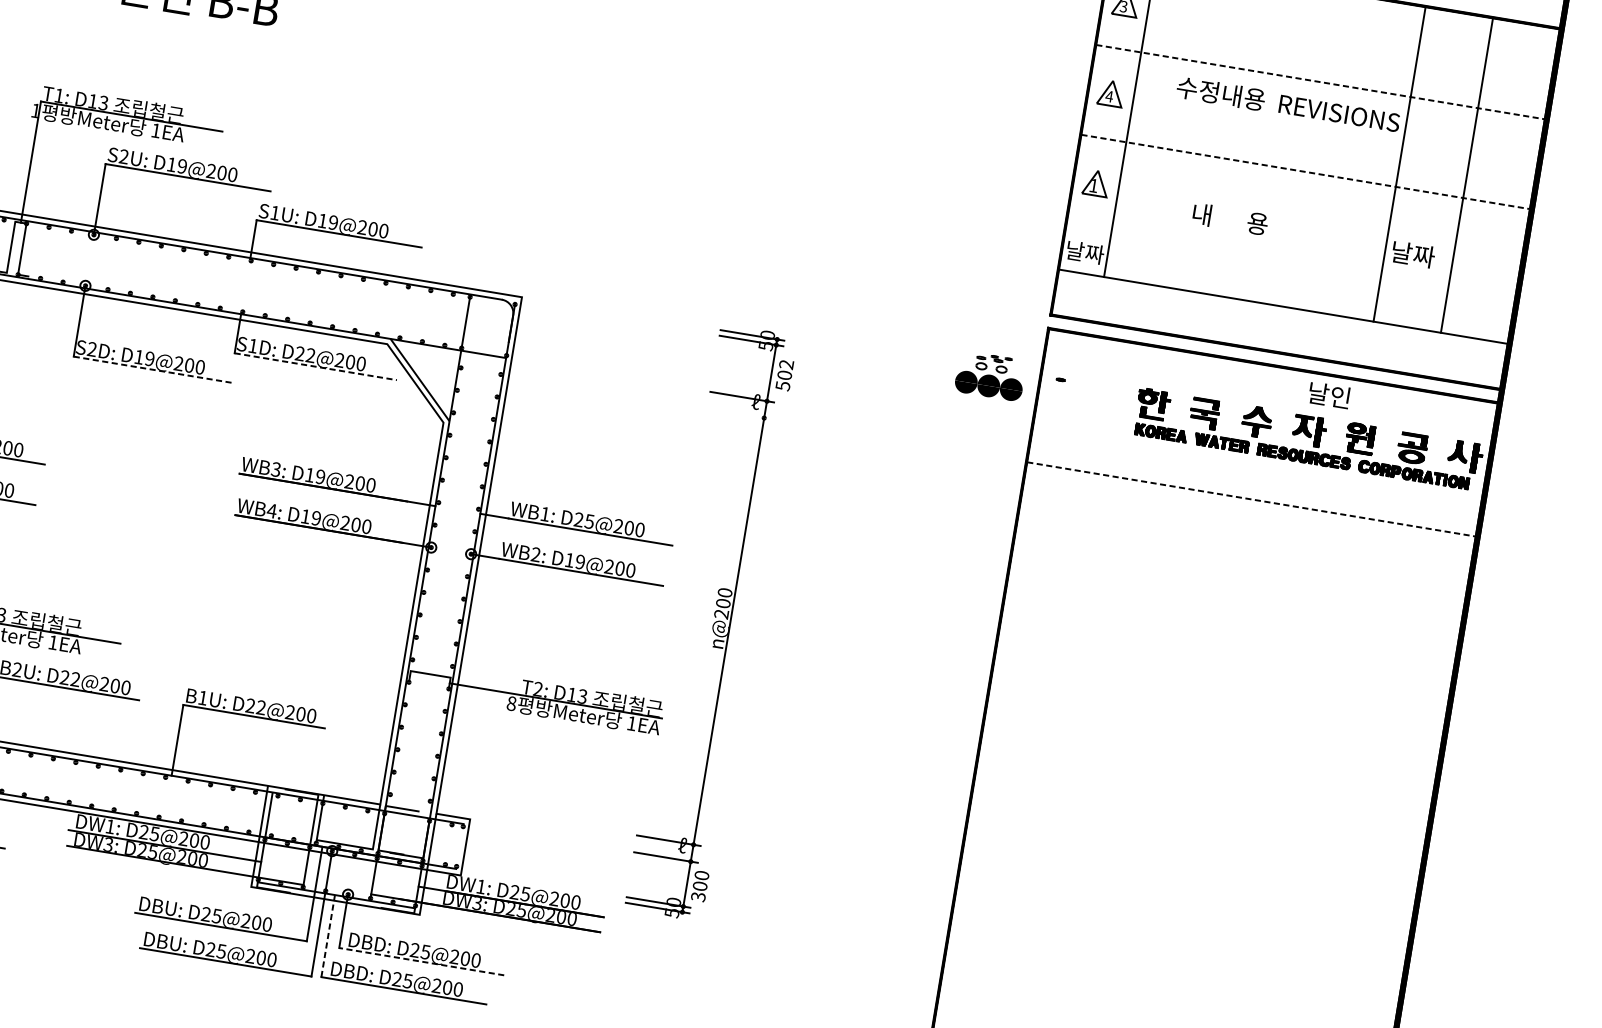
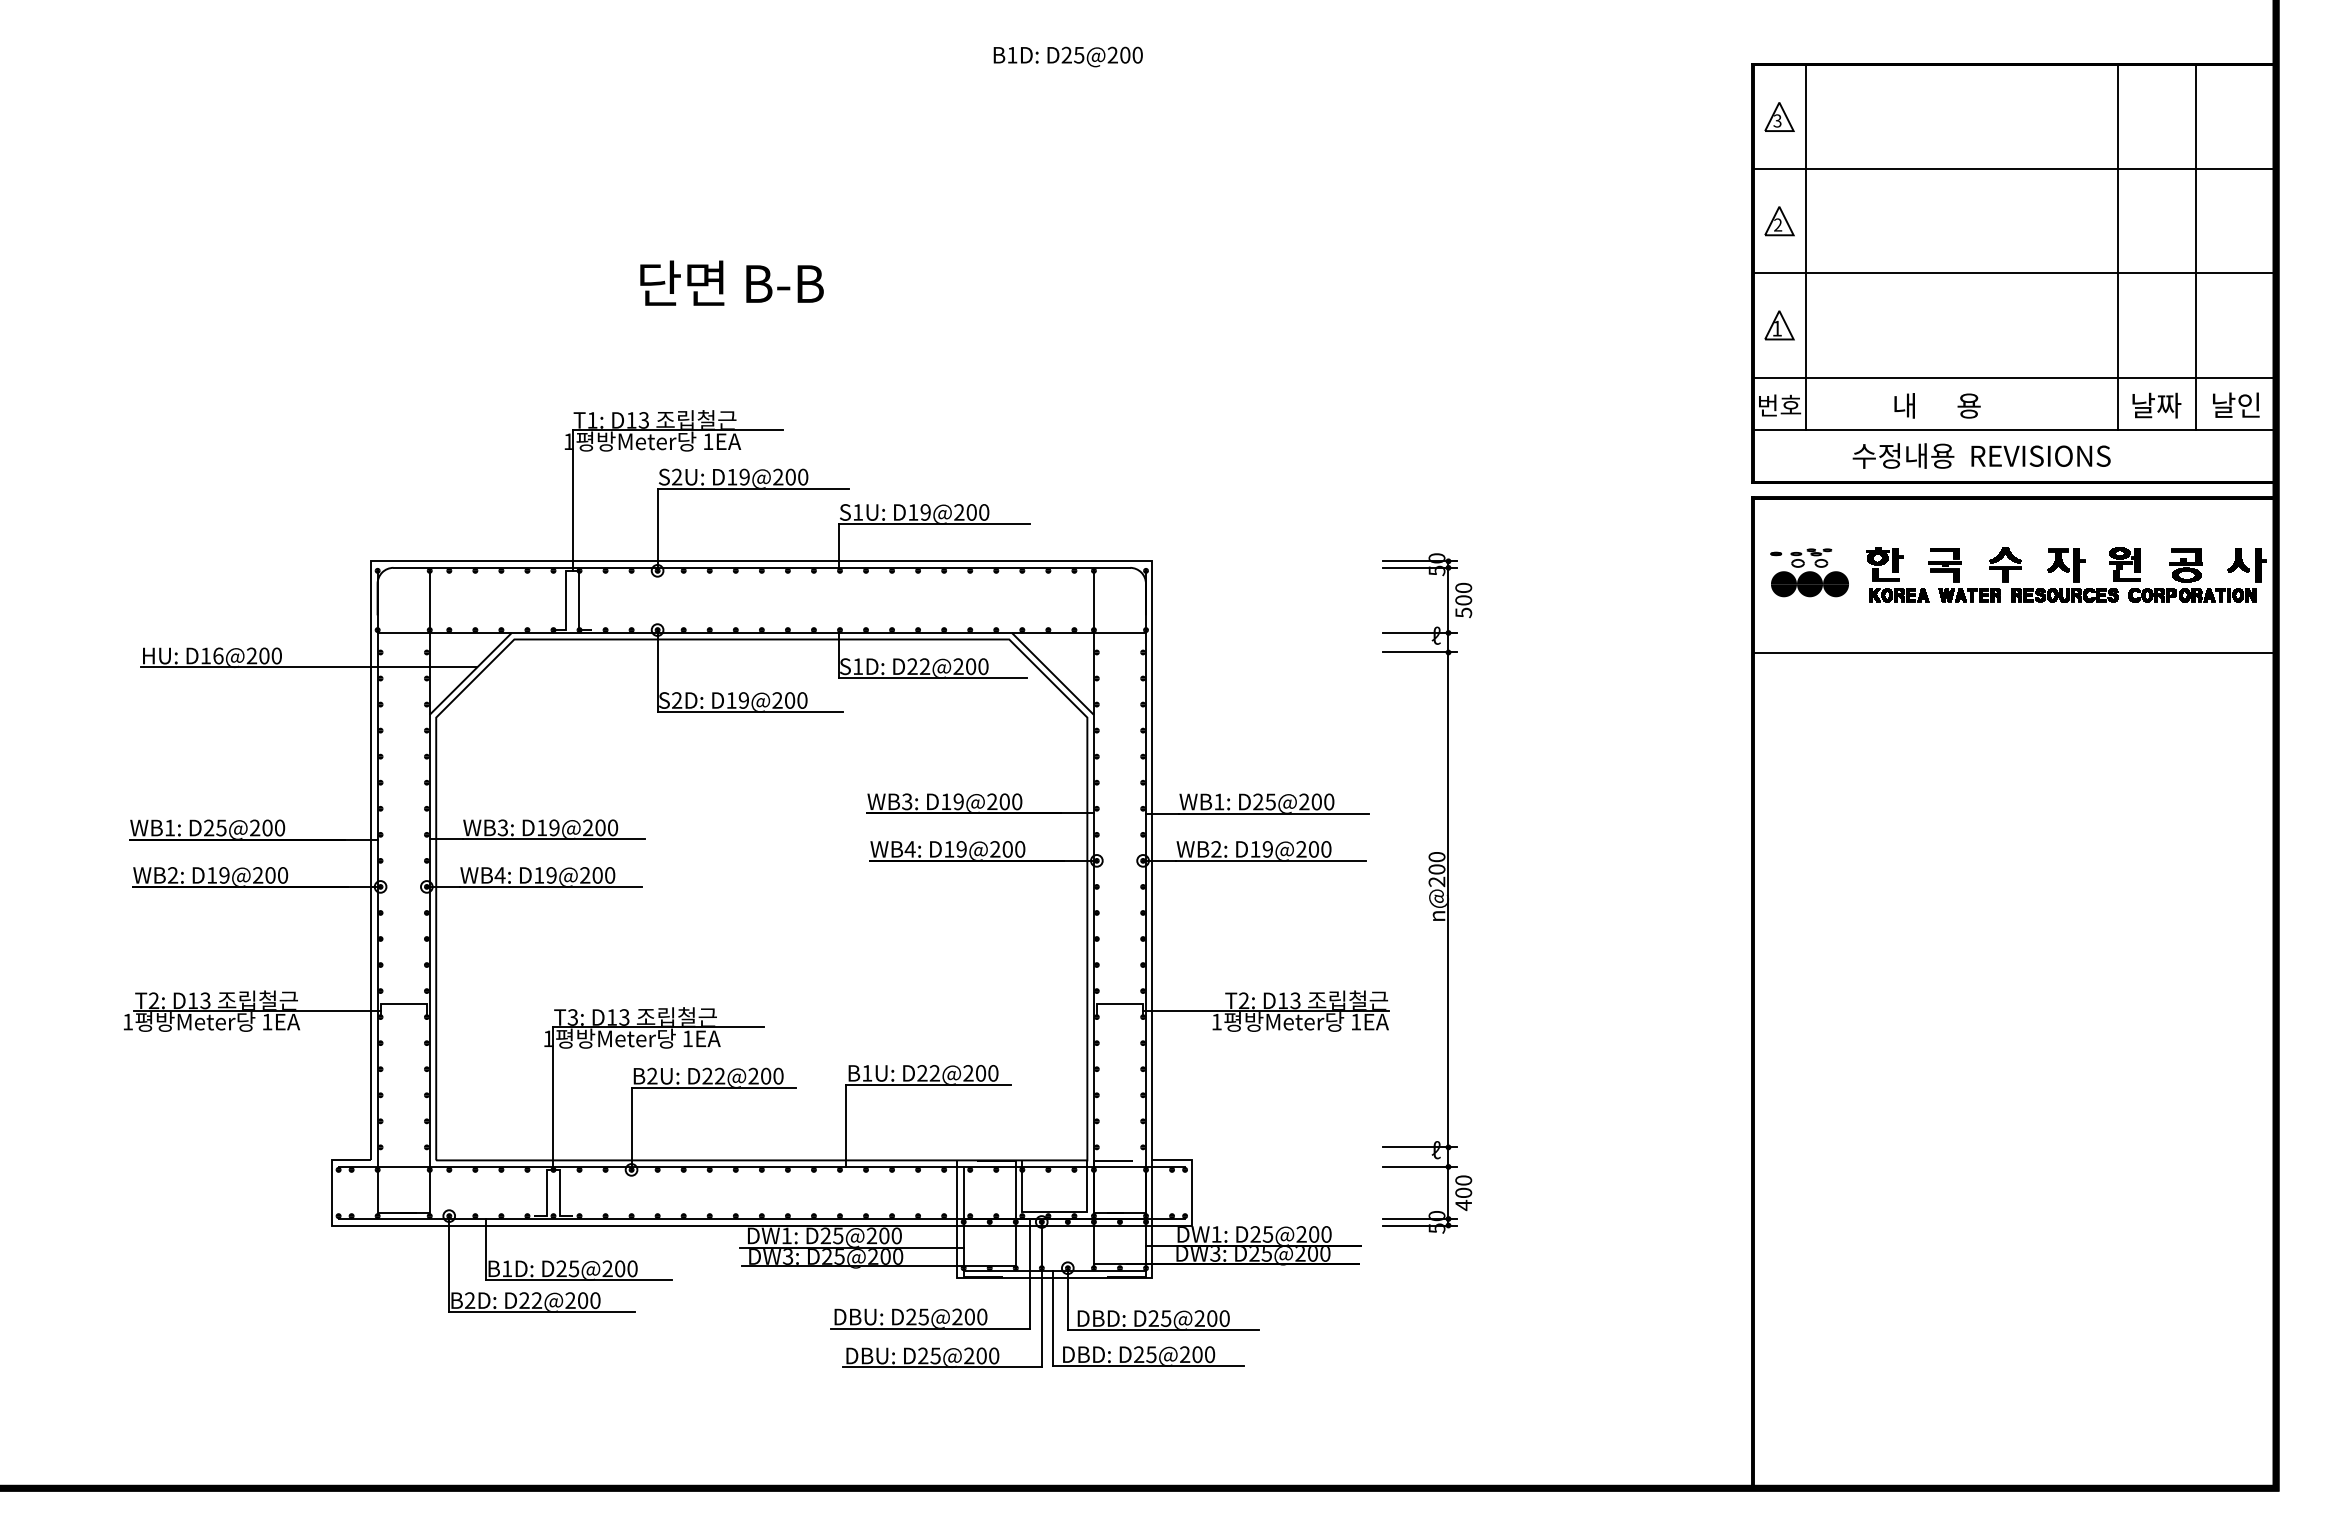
line: (1321, 82) -> (2014, 169), dashed -> solid
text: (1109, 96) -> (1777, 224), 4 -> 2
text: (1288, 104) -> (1981, 455), moved
line: (1306, 172) -> (2014, 273), dashed -> solid
text: (1230, 218) -> (1937, 405), moved
text: (1085, 252) -> (1780, 405), 날짜 -> 번호
text: (1413, 254) -> (2156, 405), moved
line: (1290, 261) -> (2013, 377), added
text: (786, 364) -> (1463, 587), 502 -> 500
line: (316, 367) -> (933, 678), dashed -> solid
line: (153, 370) -> (750, 712), dashed -> solid
part: (990, 375) -> (1809, 572), moved
text: (1329, 394) -> (2236, 404), moved
line: (739, 413) -> (1419, 652), added
line: (1252, 499) -> (2014, 653), dashed -> solid
text: (511, 703) -> (1216, 1021), 8 -> 1
text: (698, 897) -> (1463, 1205), 300 -> 400
line: (328, 935) -> (1053, 1318), dashed -> solid
line: (421, 962) -> (1163, 1330), dashed -> solid

